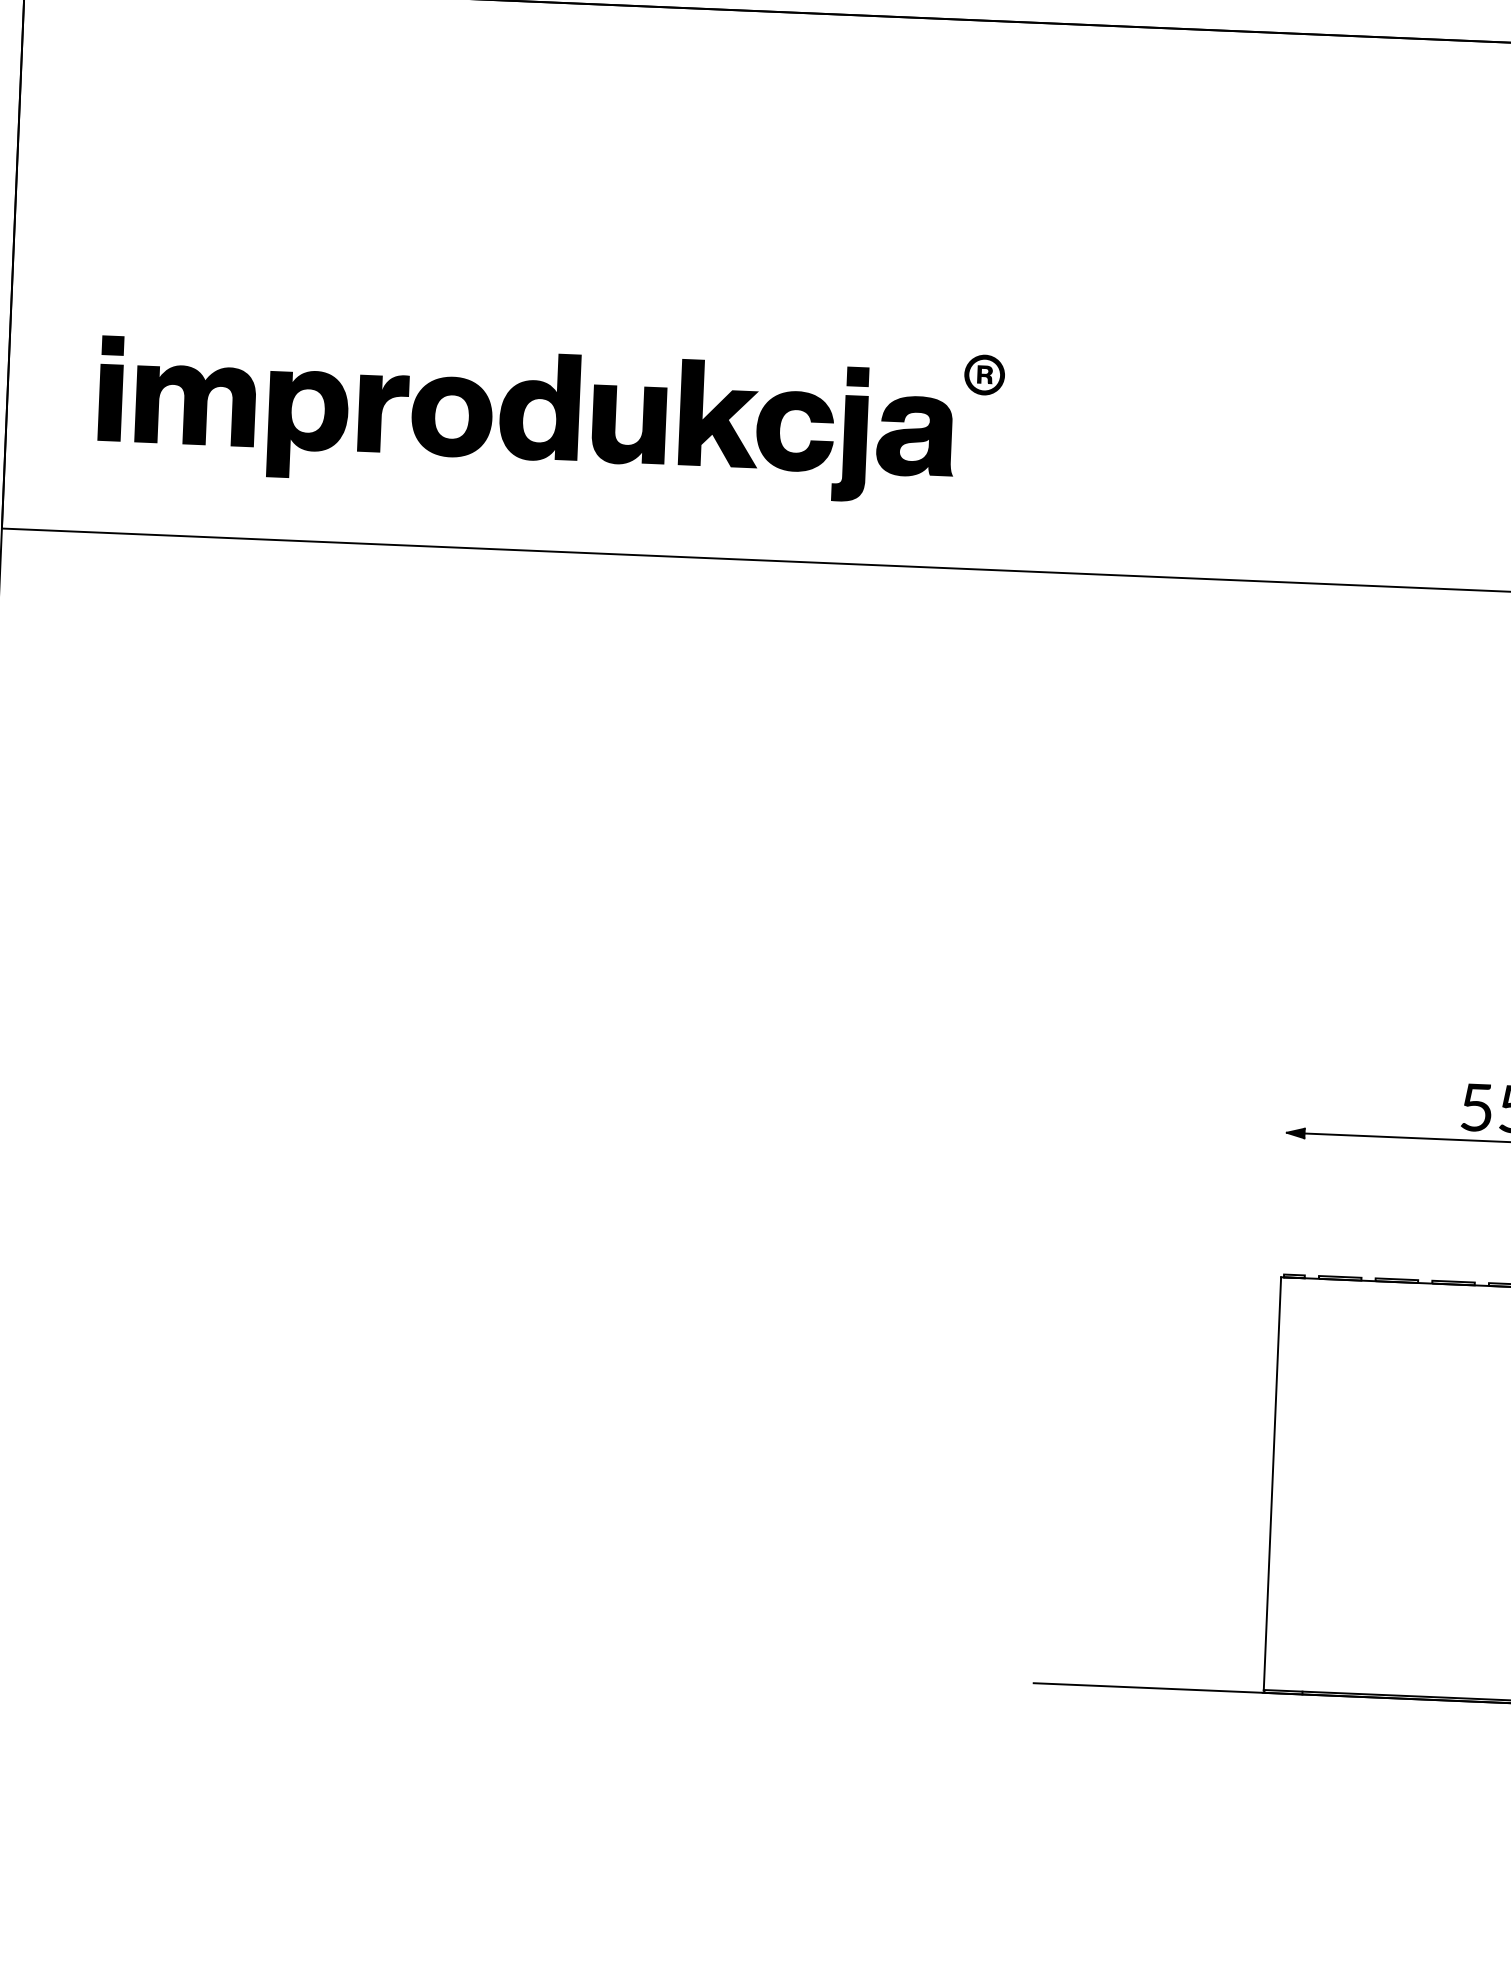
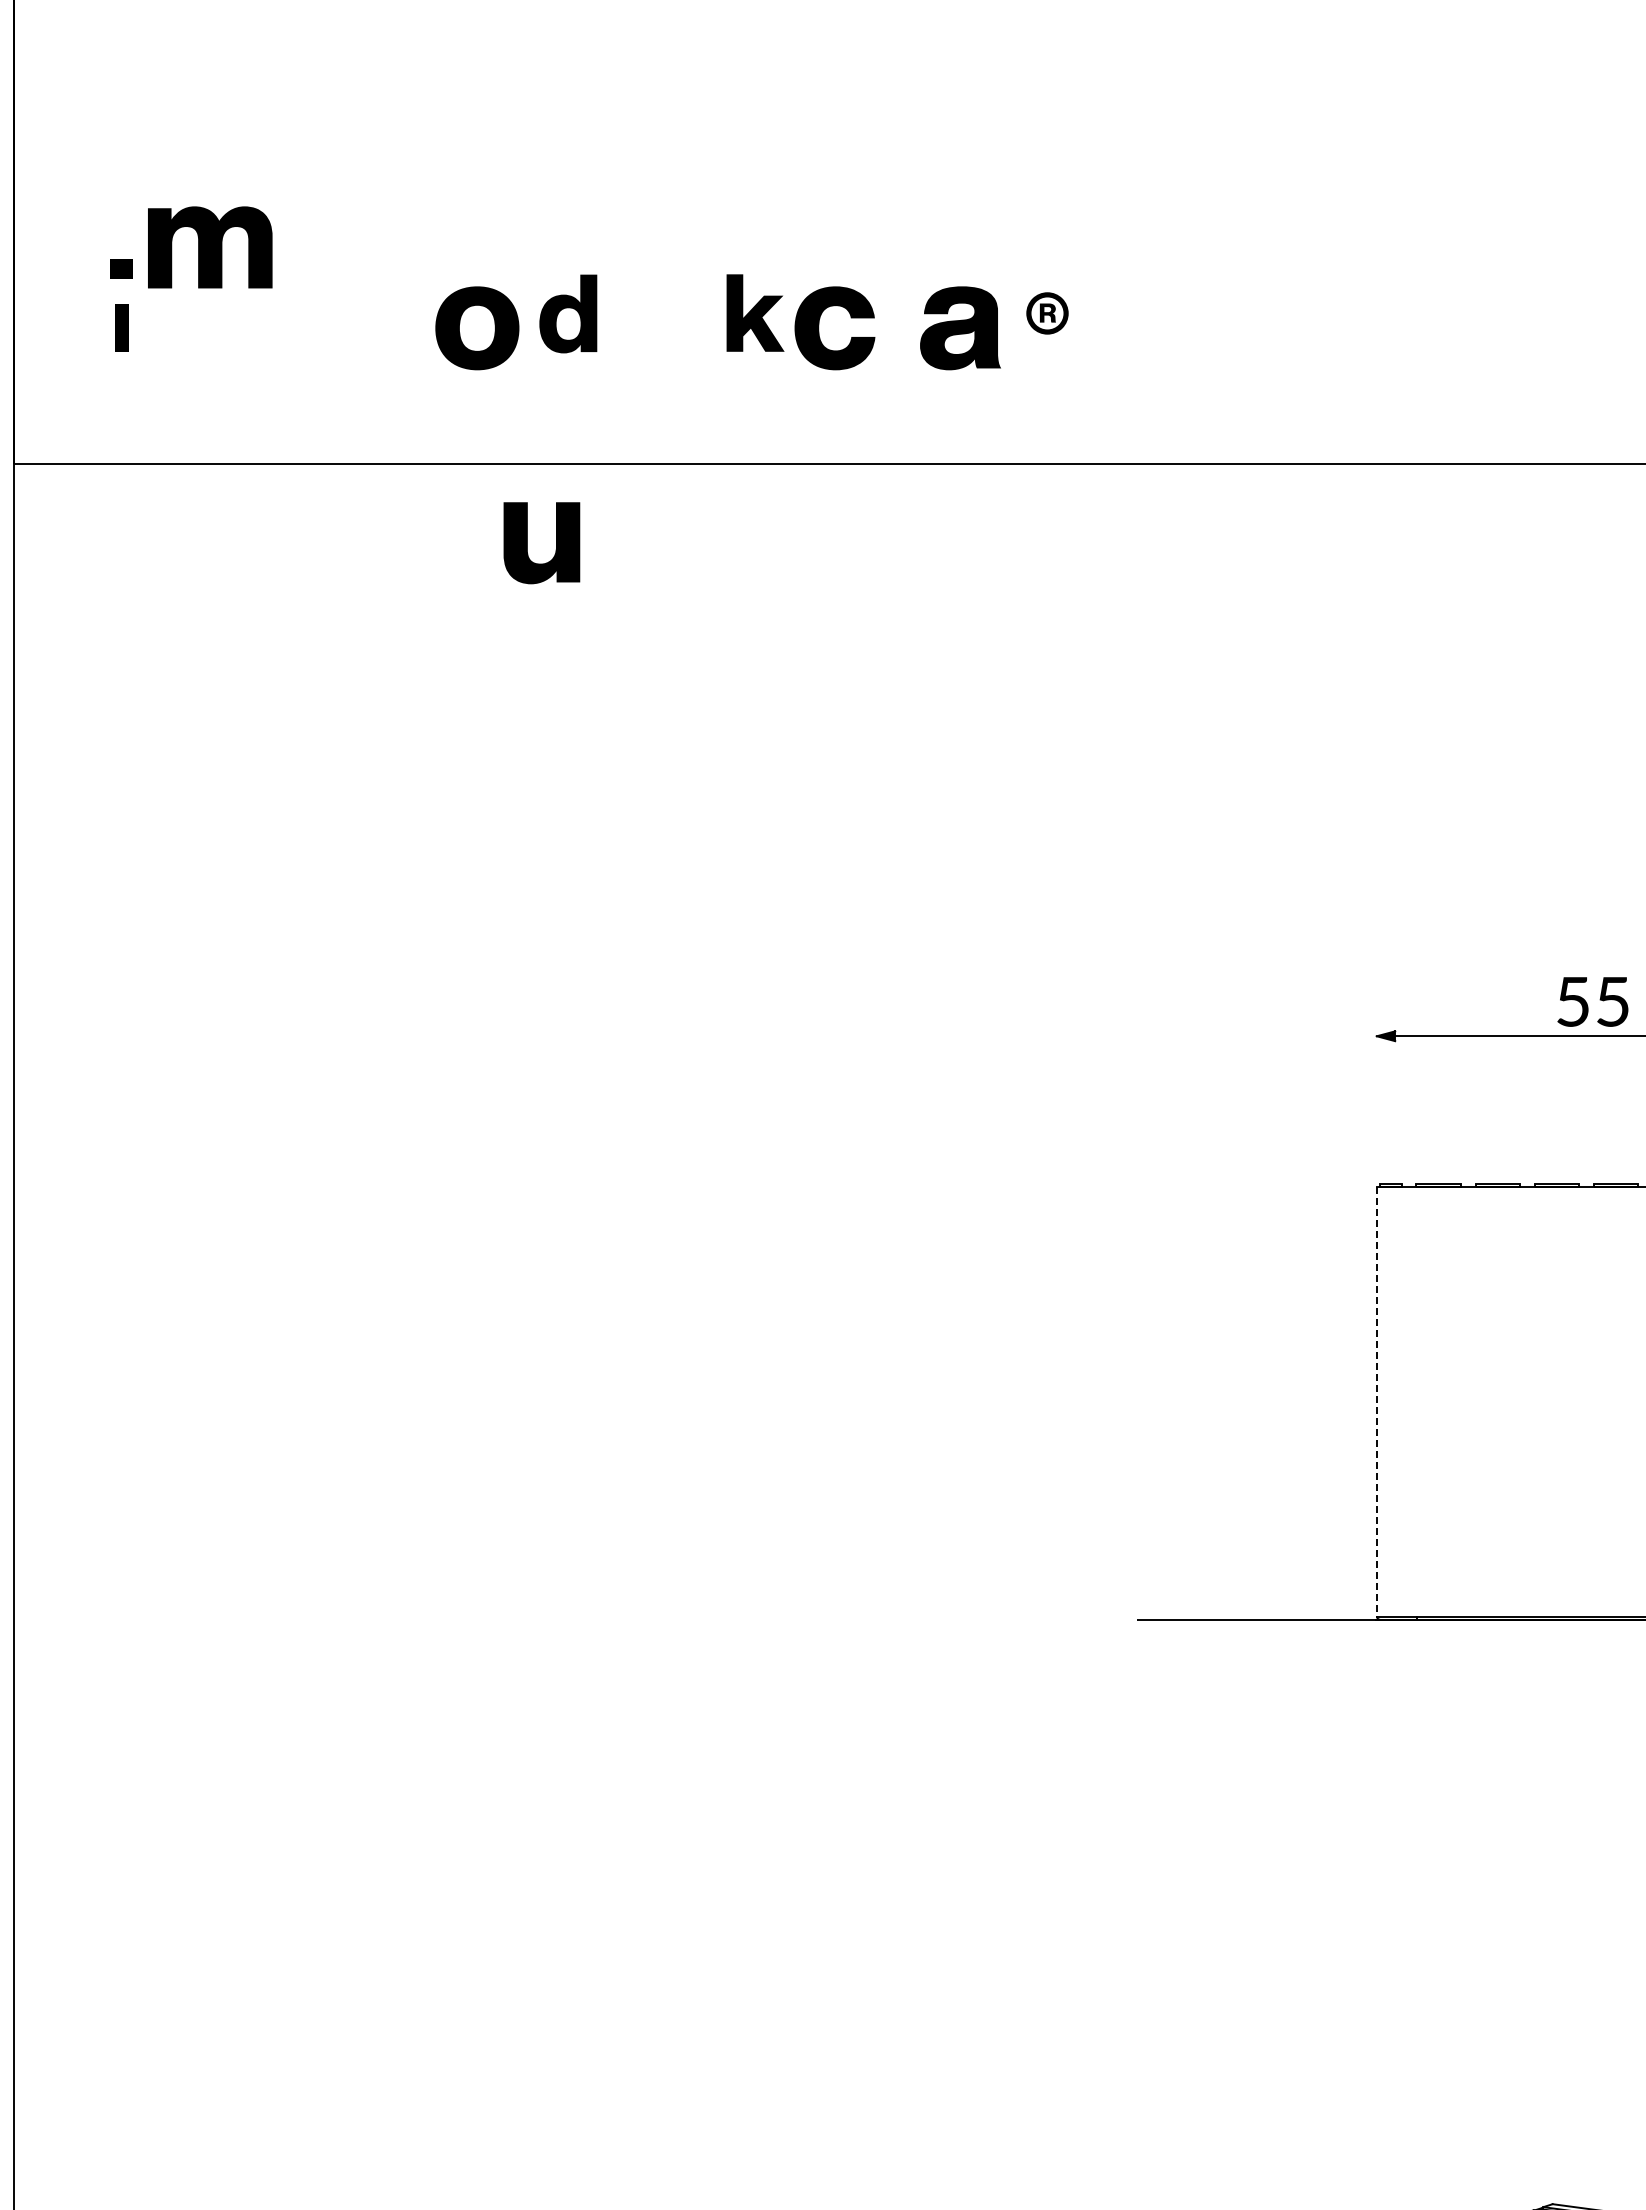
part: (984, 375) -> (1047, 313), moved
fill: (857, 376) -> (897, 268), removed
part: (110, 401) -> (121, 327), size x0.6
part: (195, 405) -> (210, 247), moved
part: (540, 406) -> (568, 313), size x0.7
fill: (383, 413) -> (405, 327), removed
part: (719, 413) -> (755, 312), size x0.7
part: (307, 424) -> (327, 342), removed
part: (615, 425) -> (527, 543), moved
fill: (849, 448) -> (892, 343), removed
line: (1272, 1484) -> (1377, 1402), solid -> dashed

